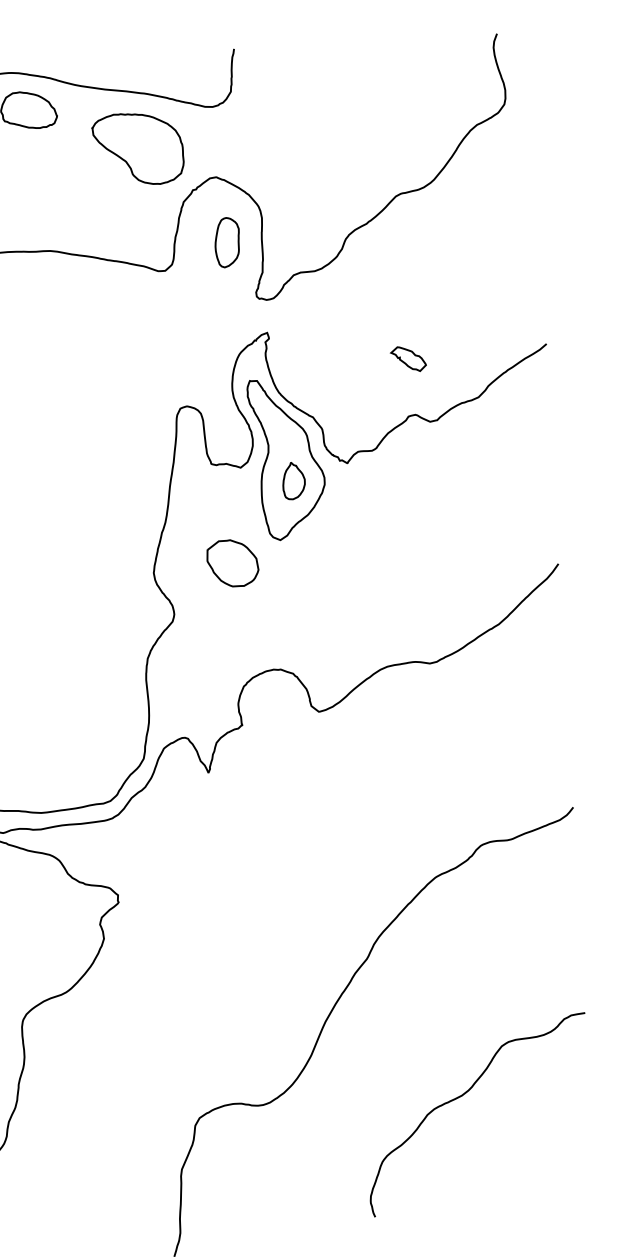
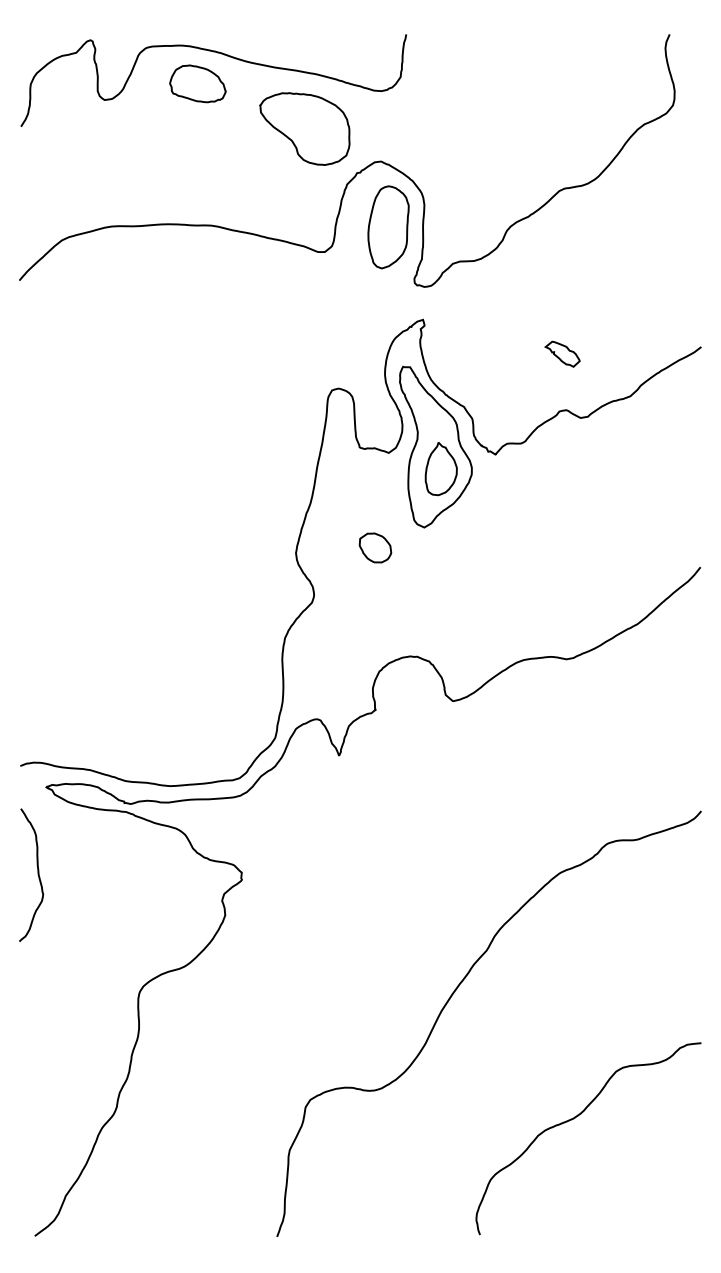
part: (227, 242) -> (388, 227), size x1.67
part: (293, 481) -> (440, 469), size x1.43
part: (232, 562) -> (375, 547), size x0.62
curve: (462, 1096) -> (574, 1119), moved

